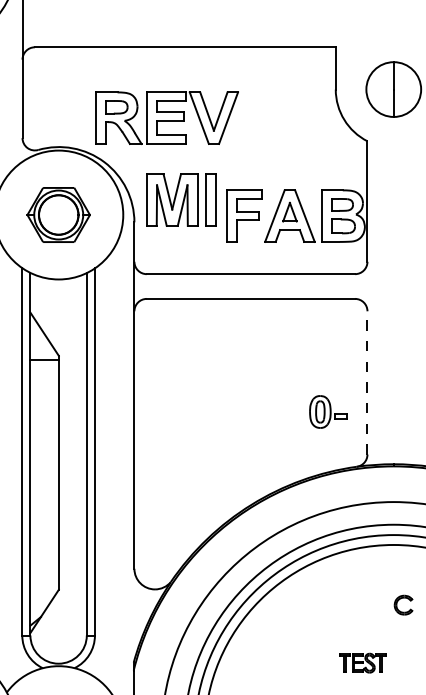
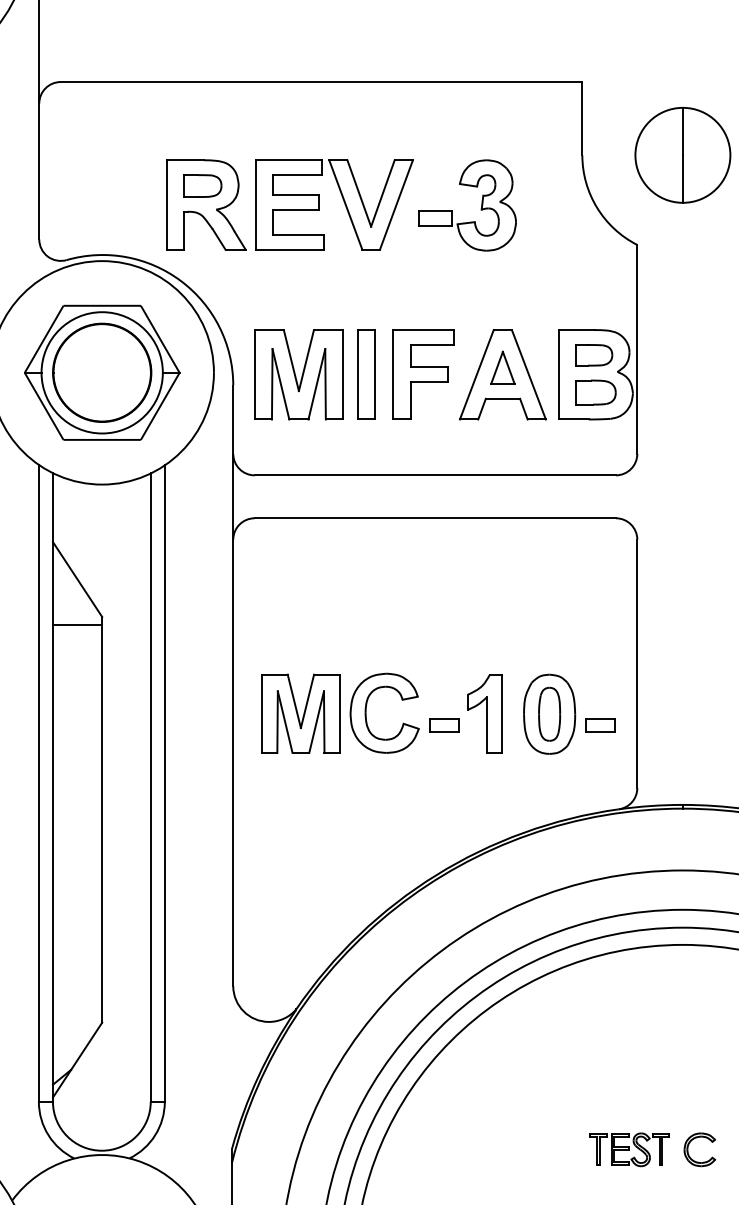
part: (276, 120) -> (479, 208), added
part: (181, 199) -> (314, 373), moved
part: (58, 214) -> (101, 371), size x1.43
line: (367, 382) -> (637, 663), dashed -> solid
part: (211, 411) -> (366, 713), added
part: (328, 411) -> (569, 713), size x1.43
part: (403, 604) -> (699, 1148), moved

